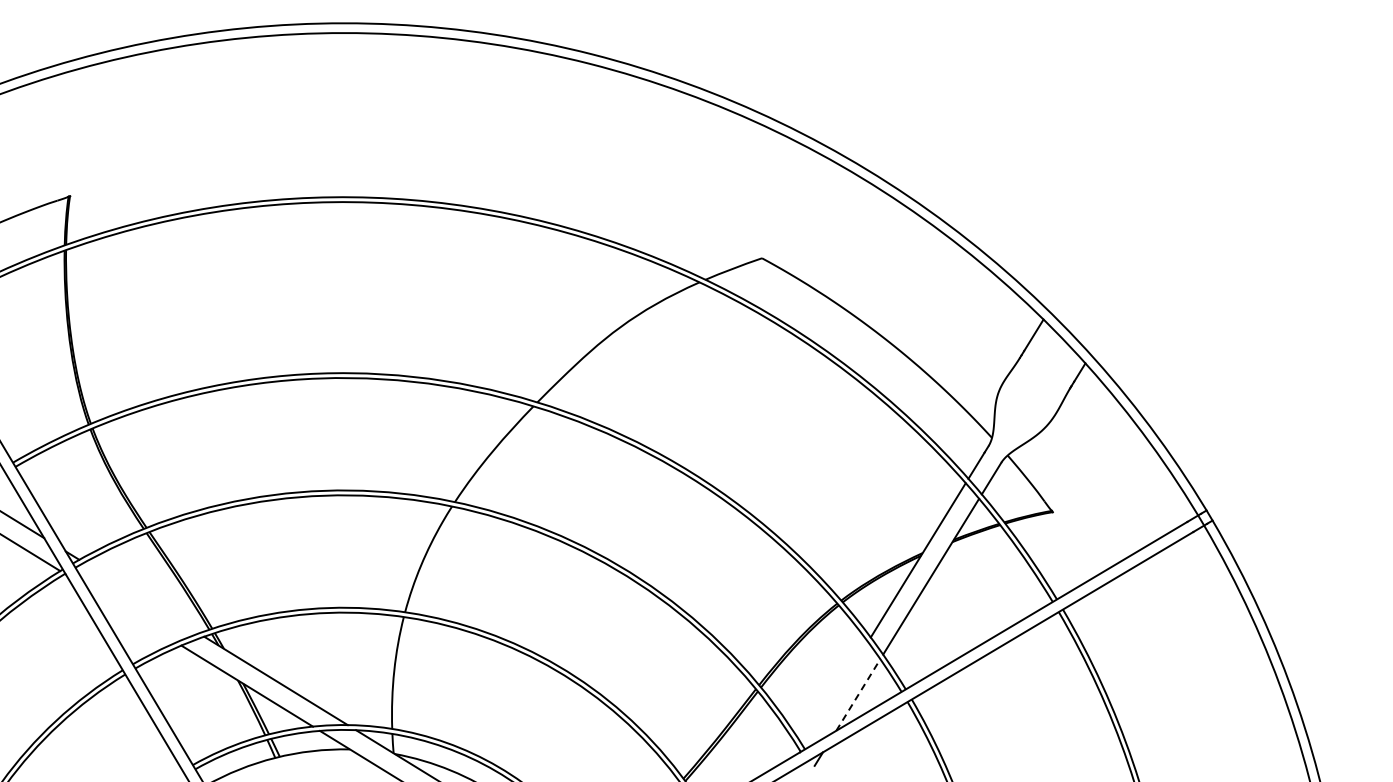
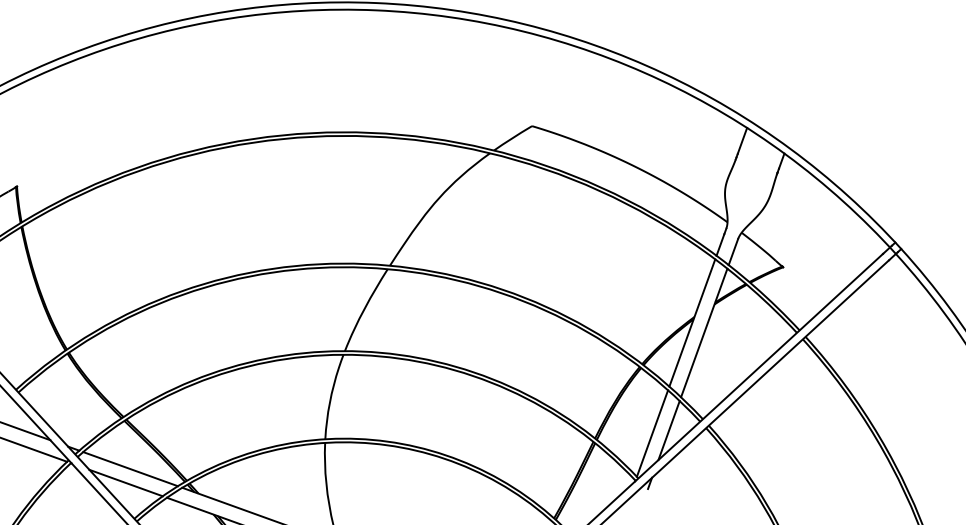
line: (141, 597) -> (130, 468), added
line: (131, 614) -> (125, 482), added
line: (835, 693) -> (652, 432), added
line: (858, 694) -> (669, 430), dashed -> solid

